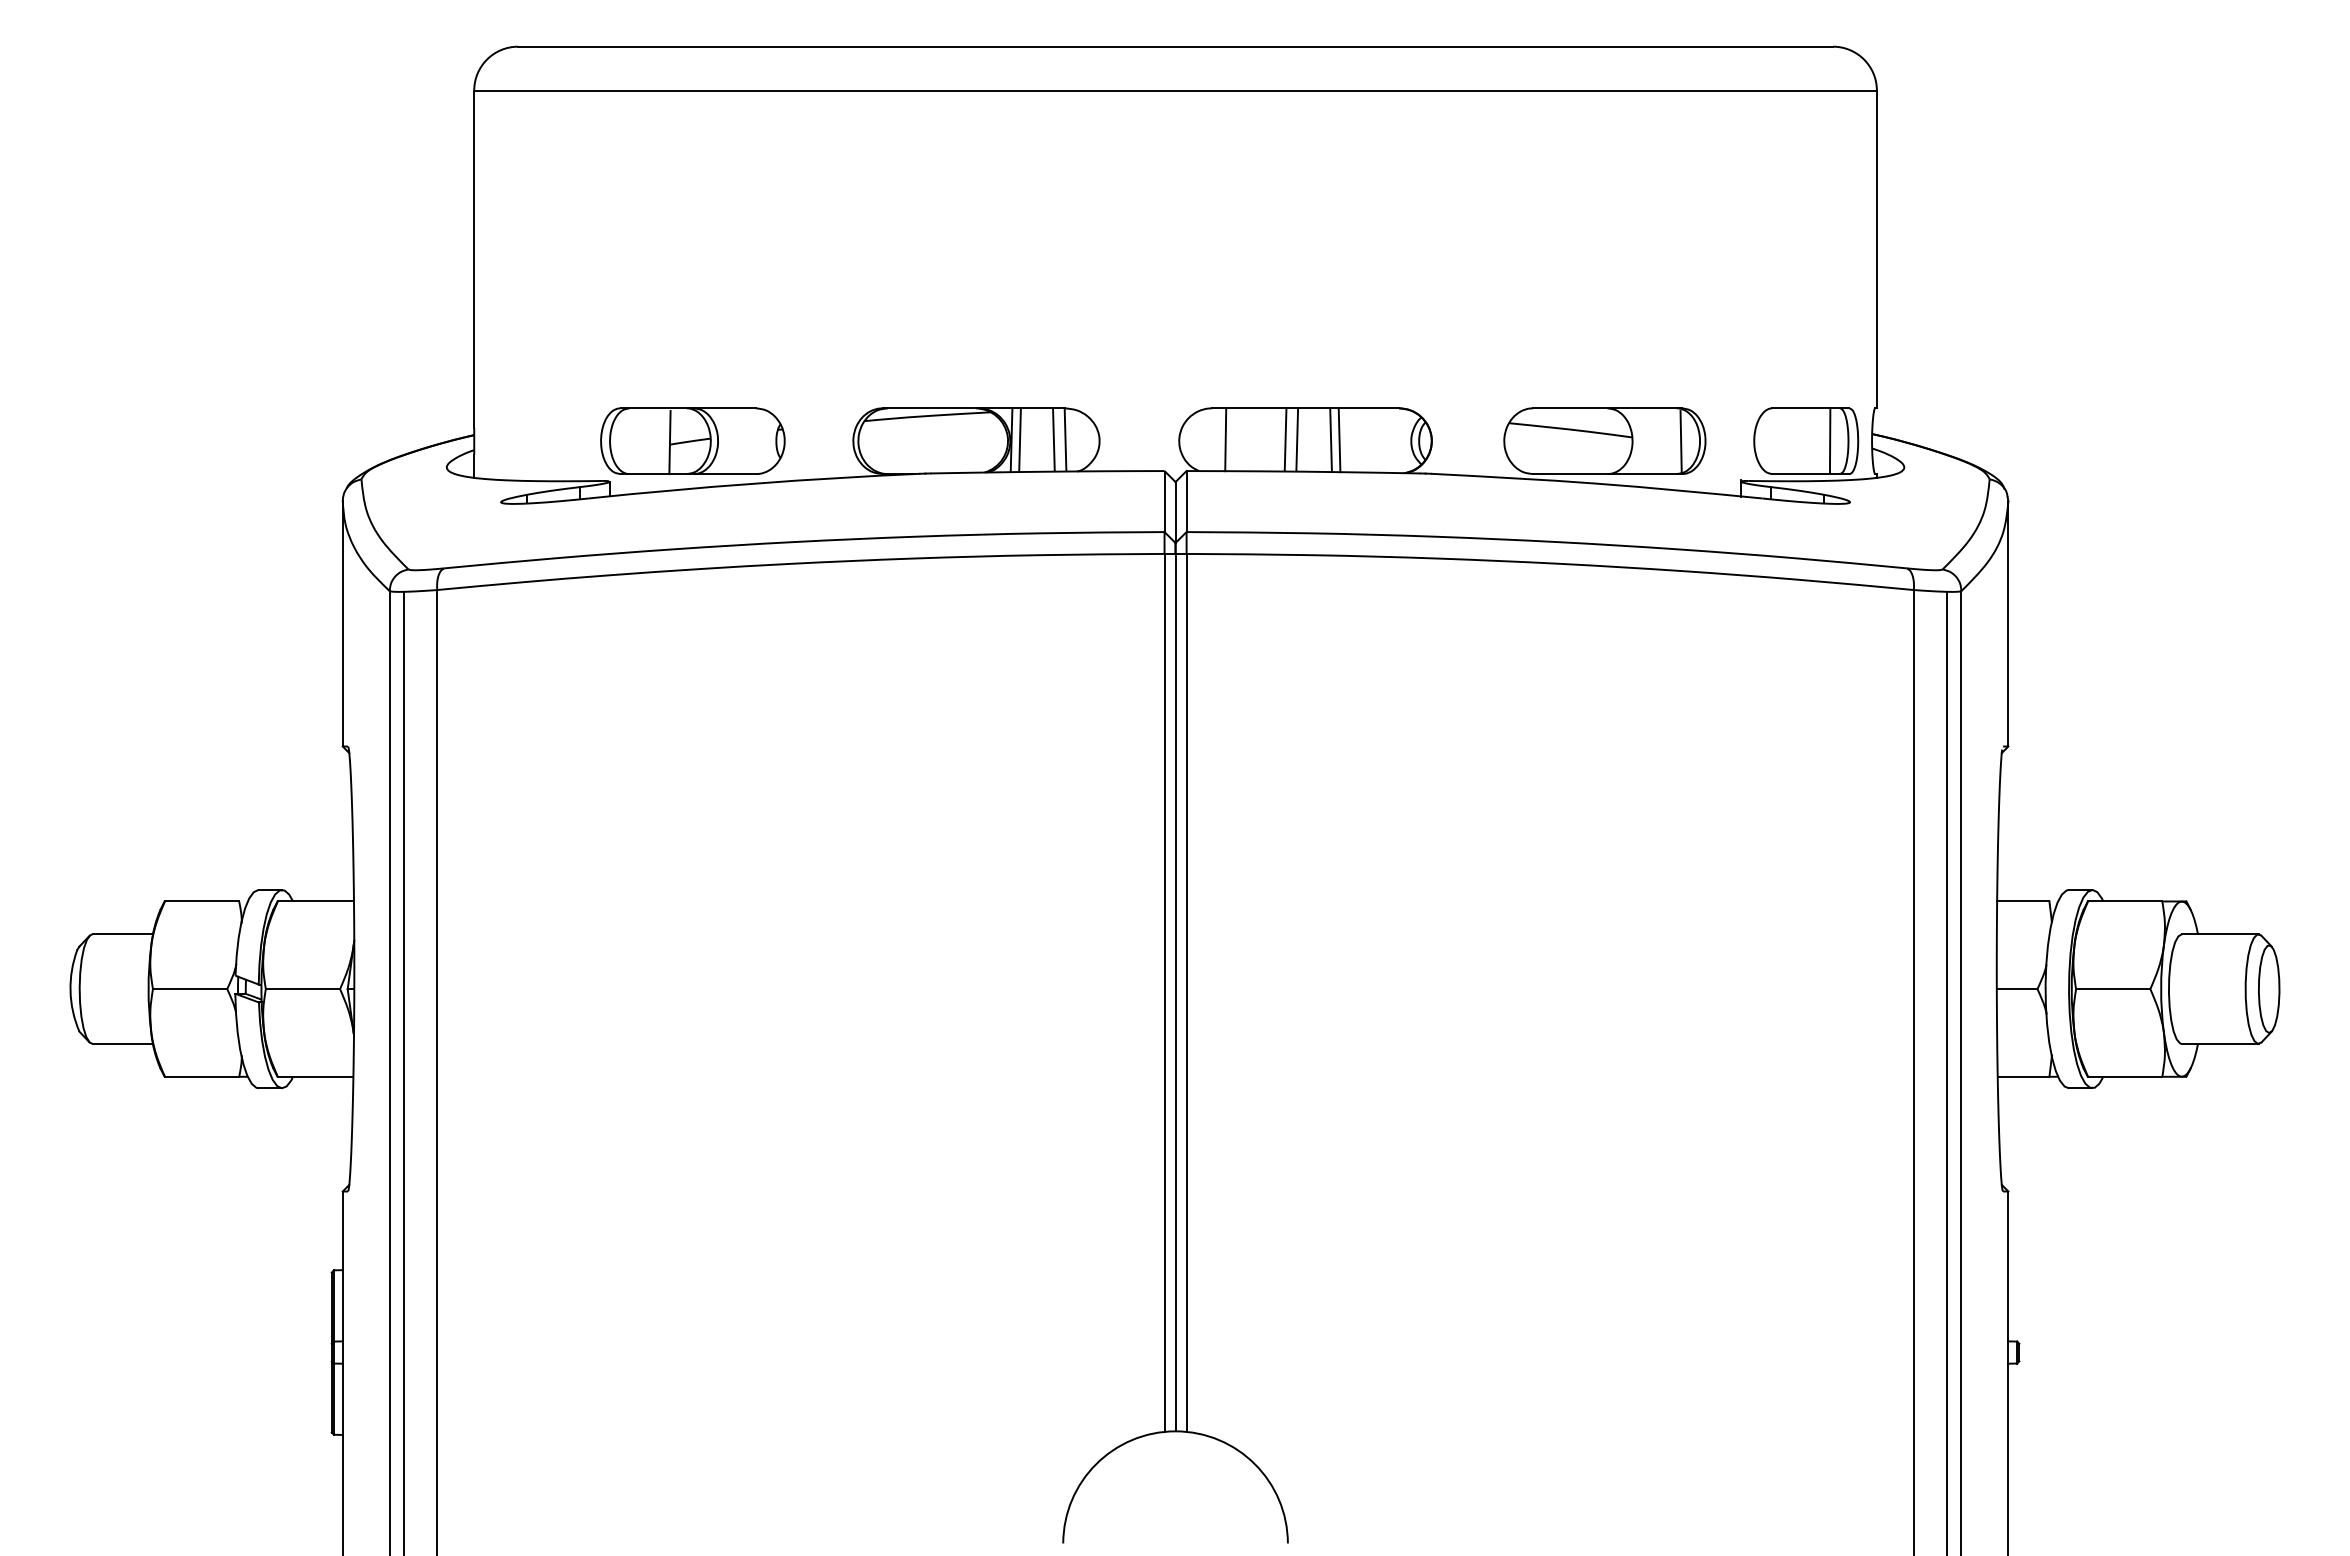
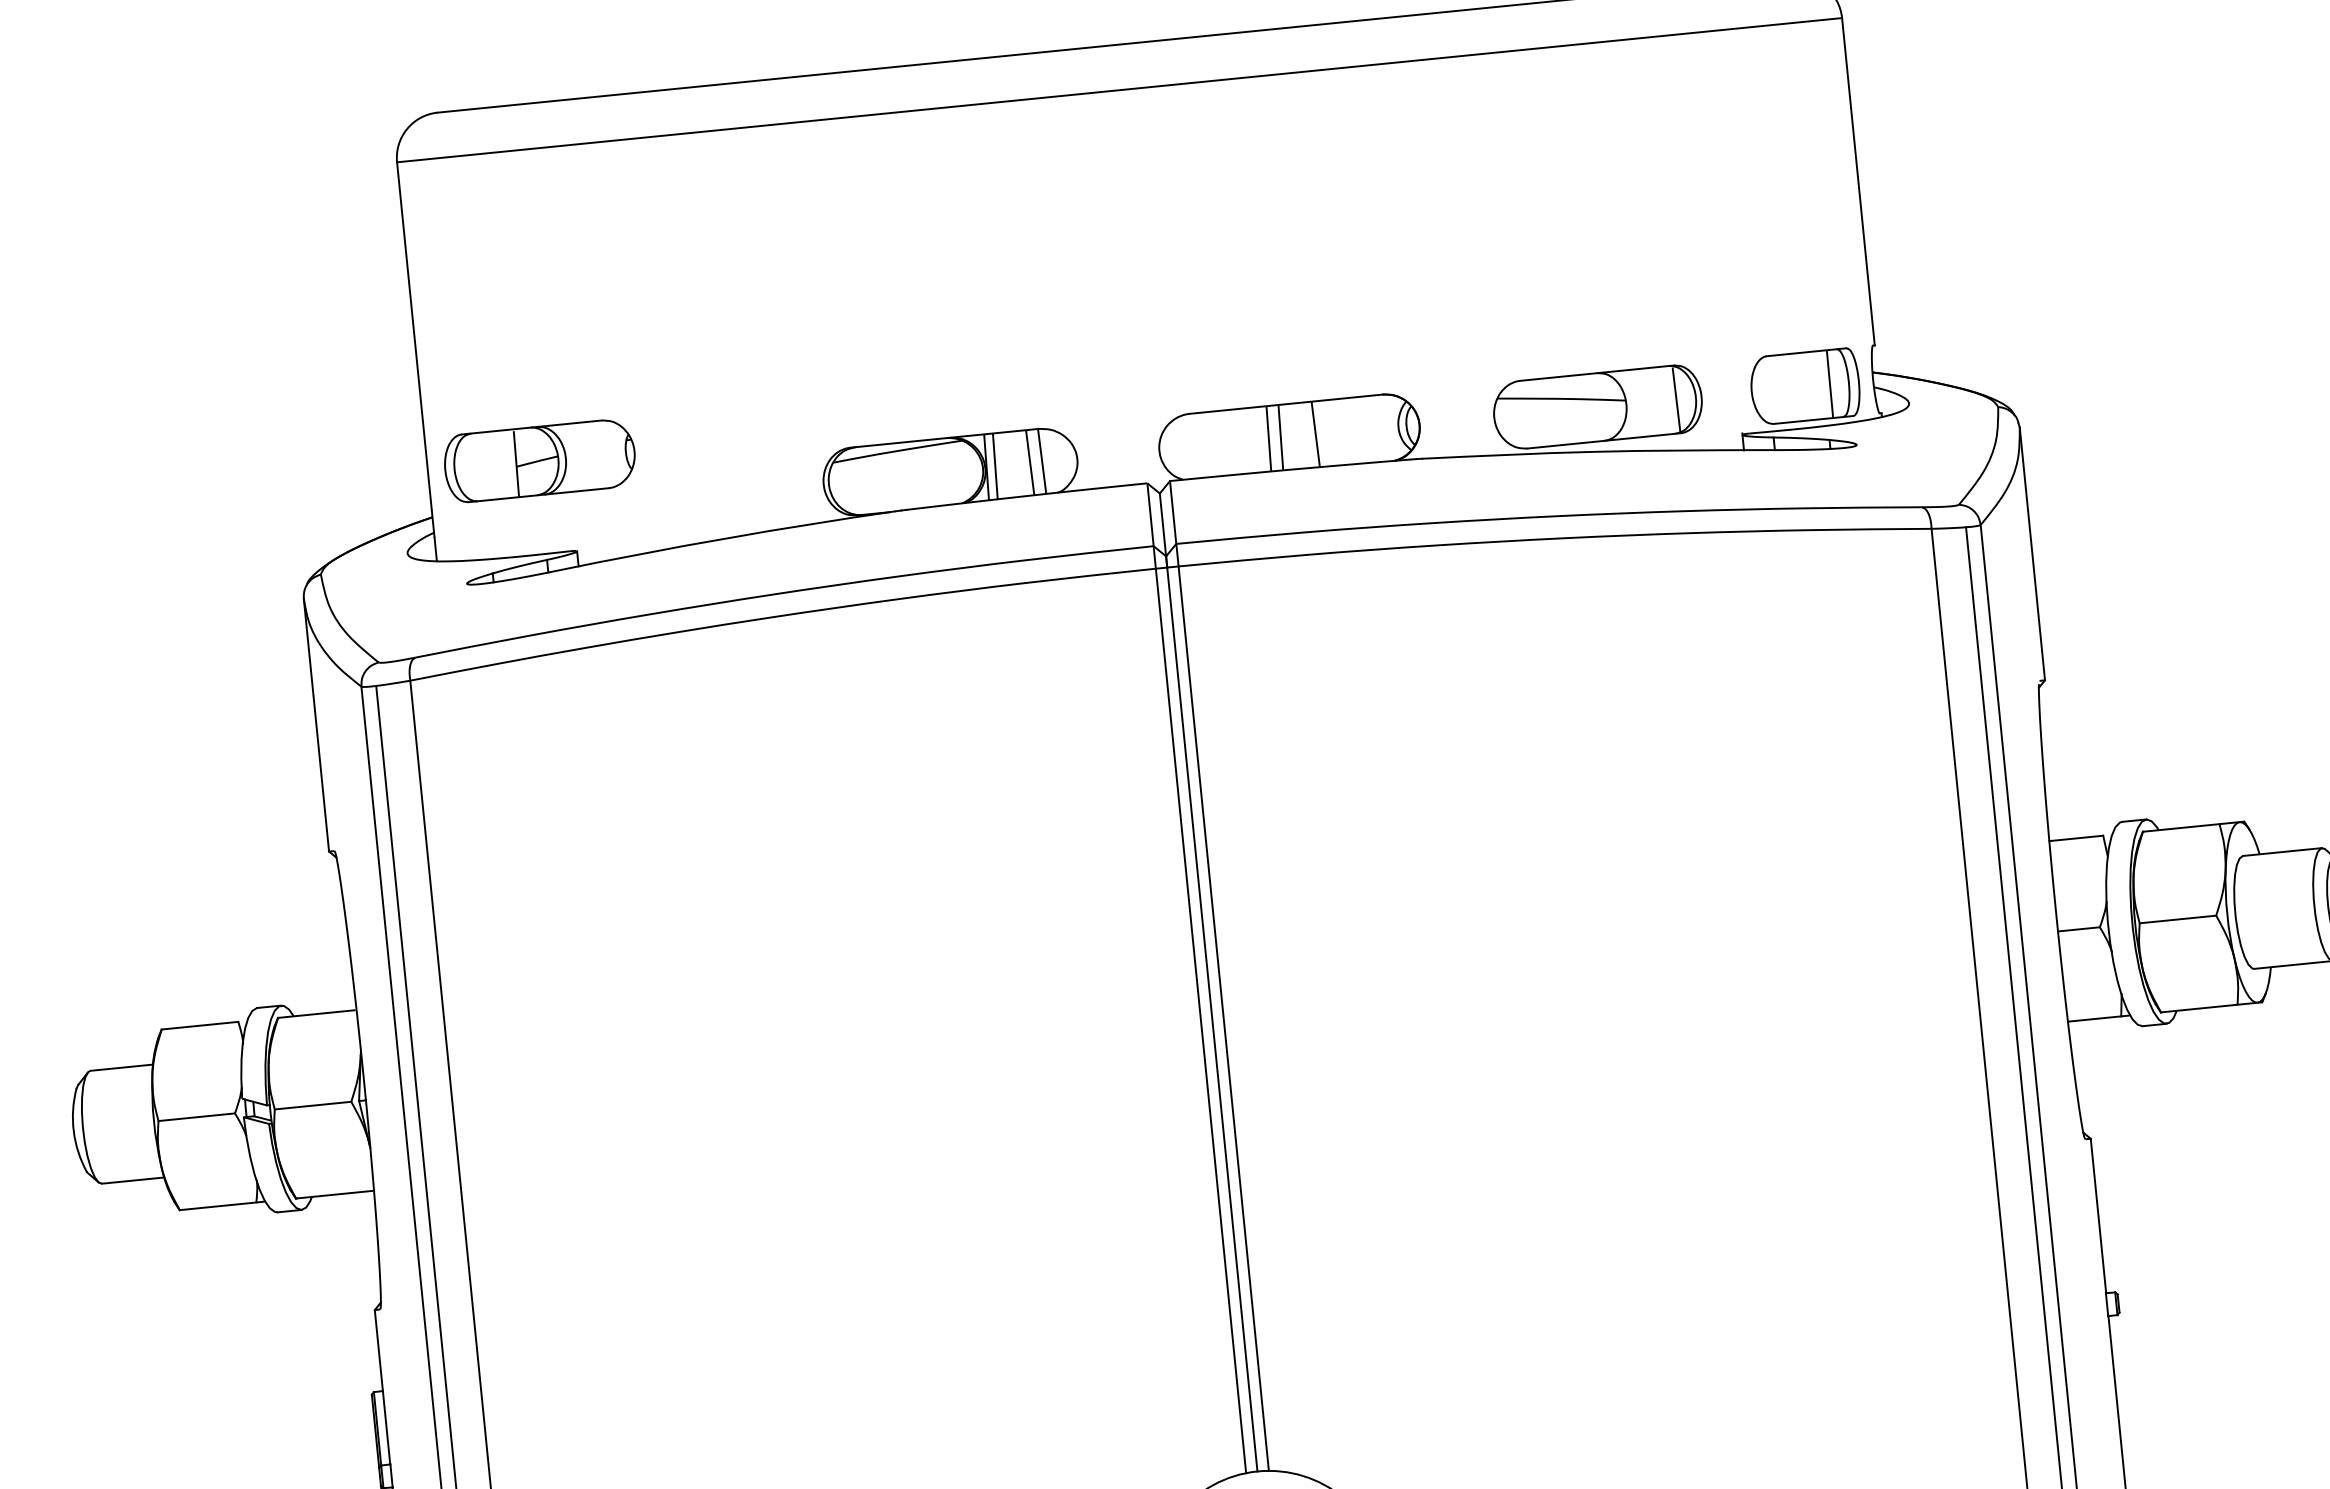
line: (1225, 439) -> (1206, 444), removed
part: (692, 440) -> (539, 460), moved
line: (1339, 440) -> (1324, 433), removed

